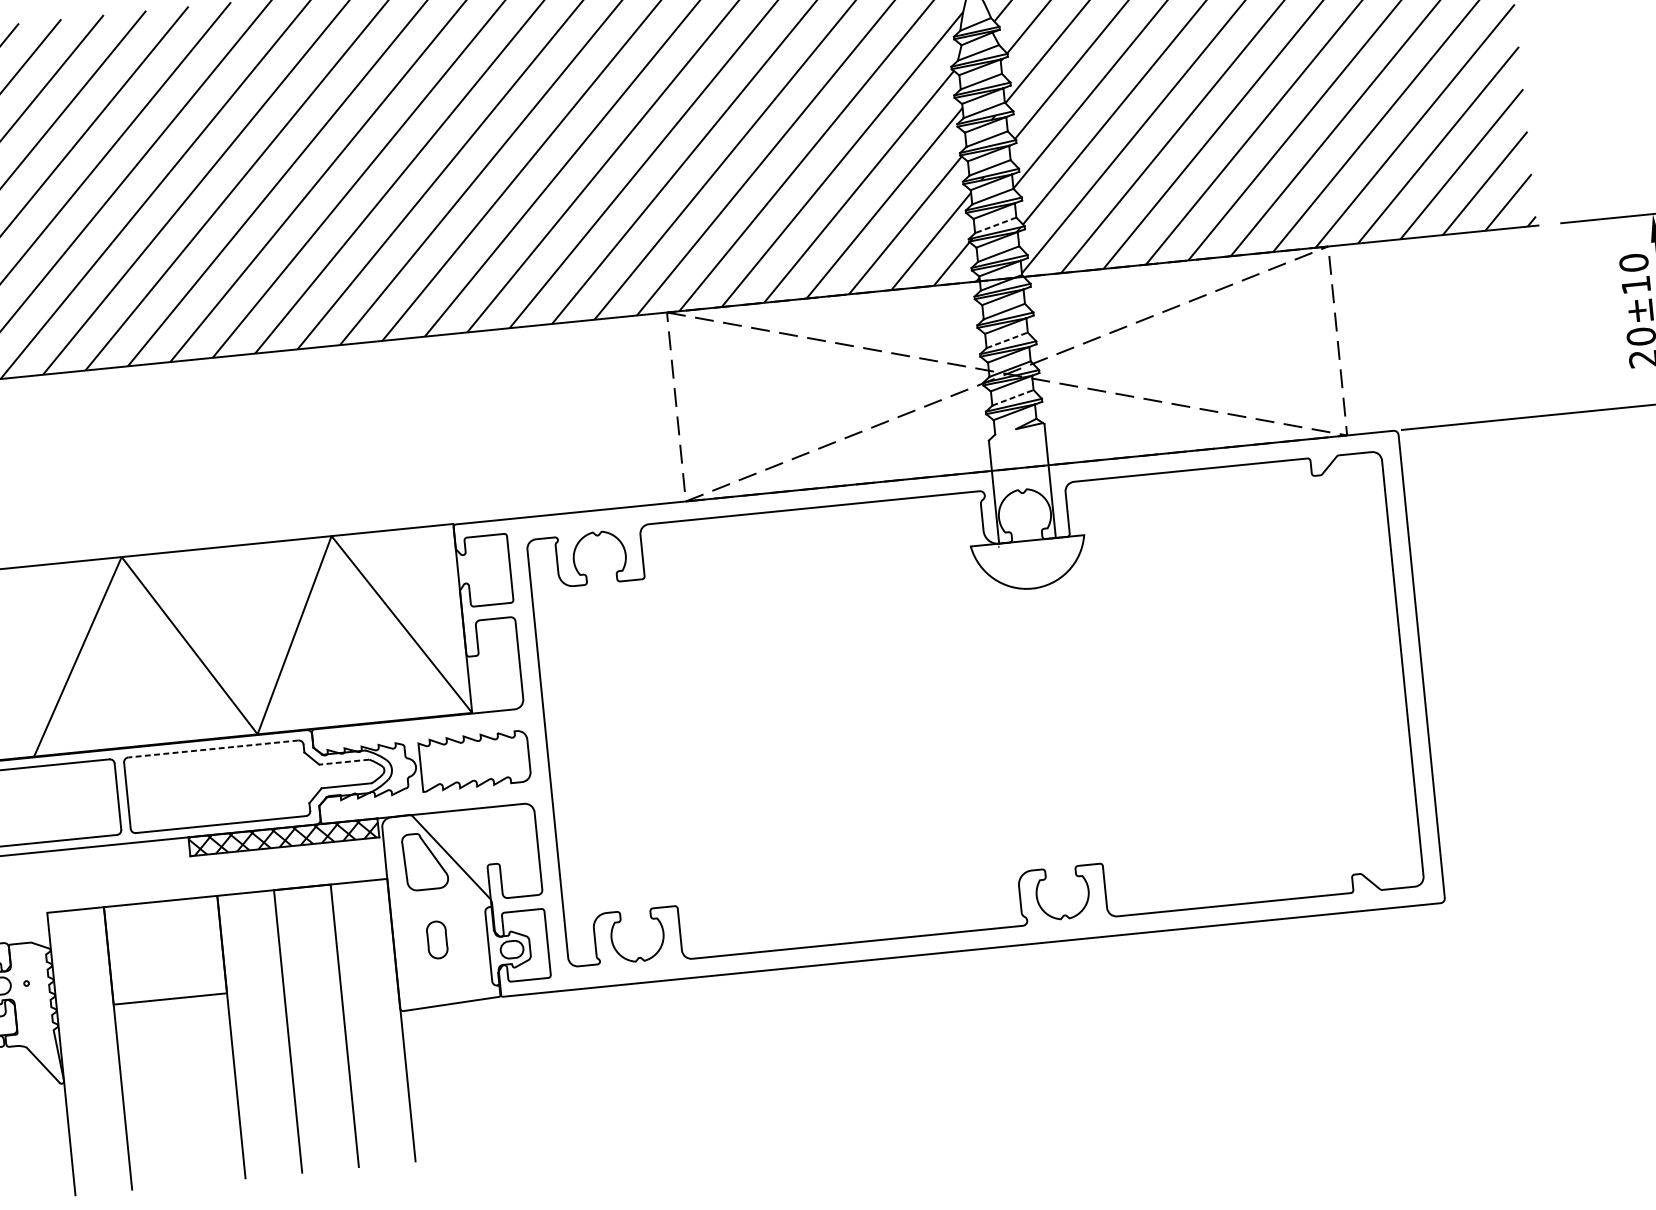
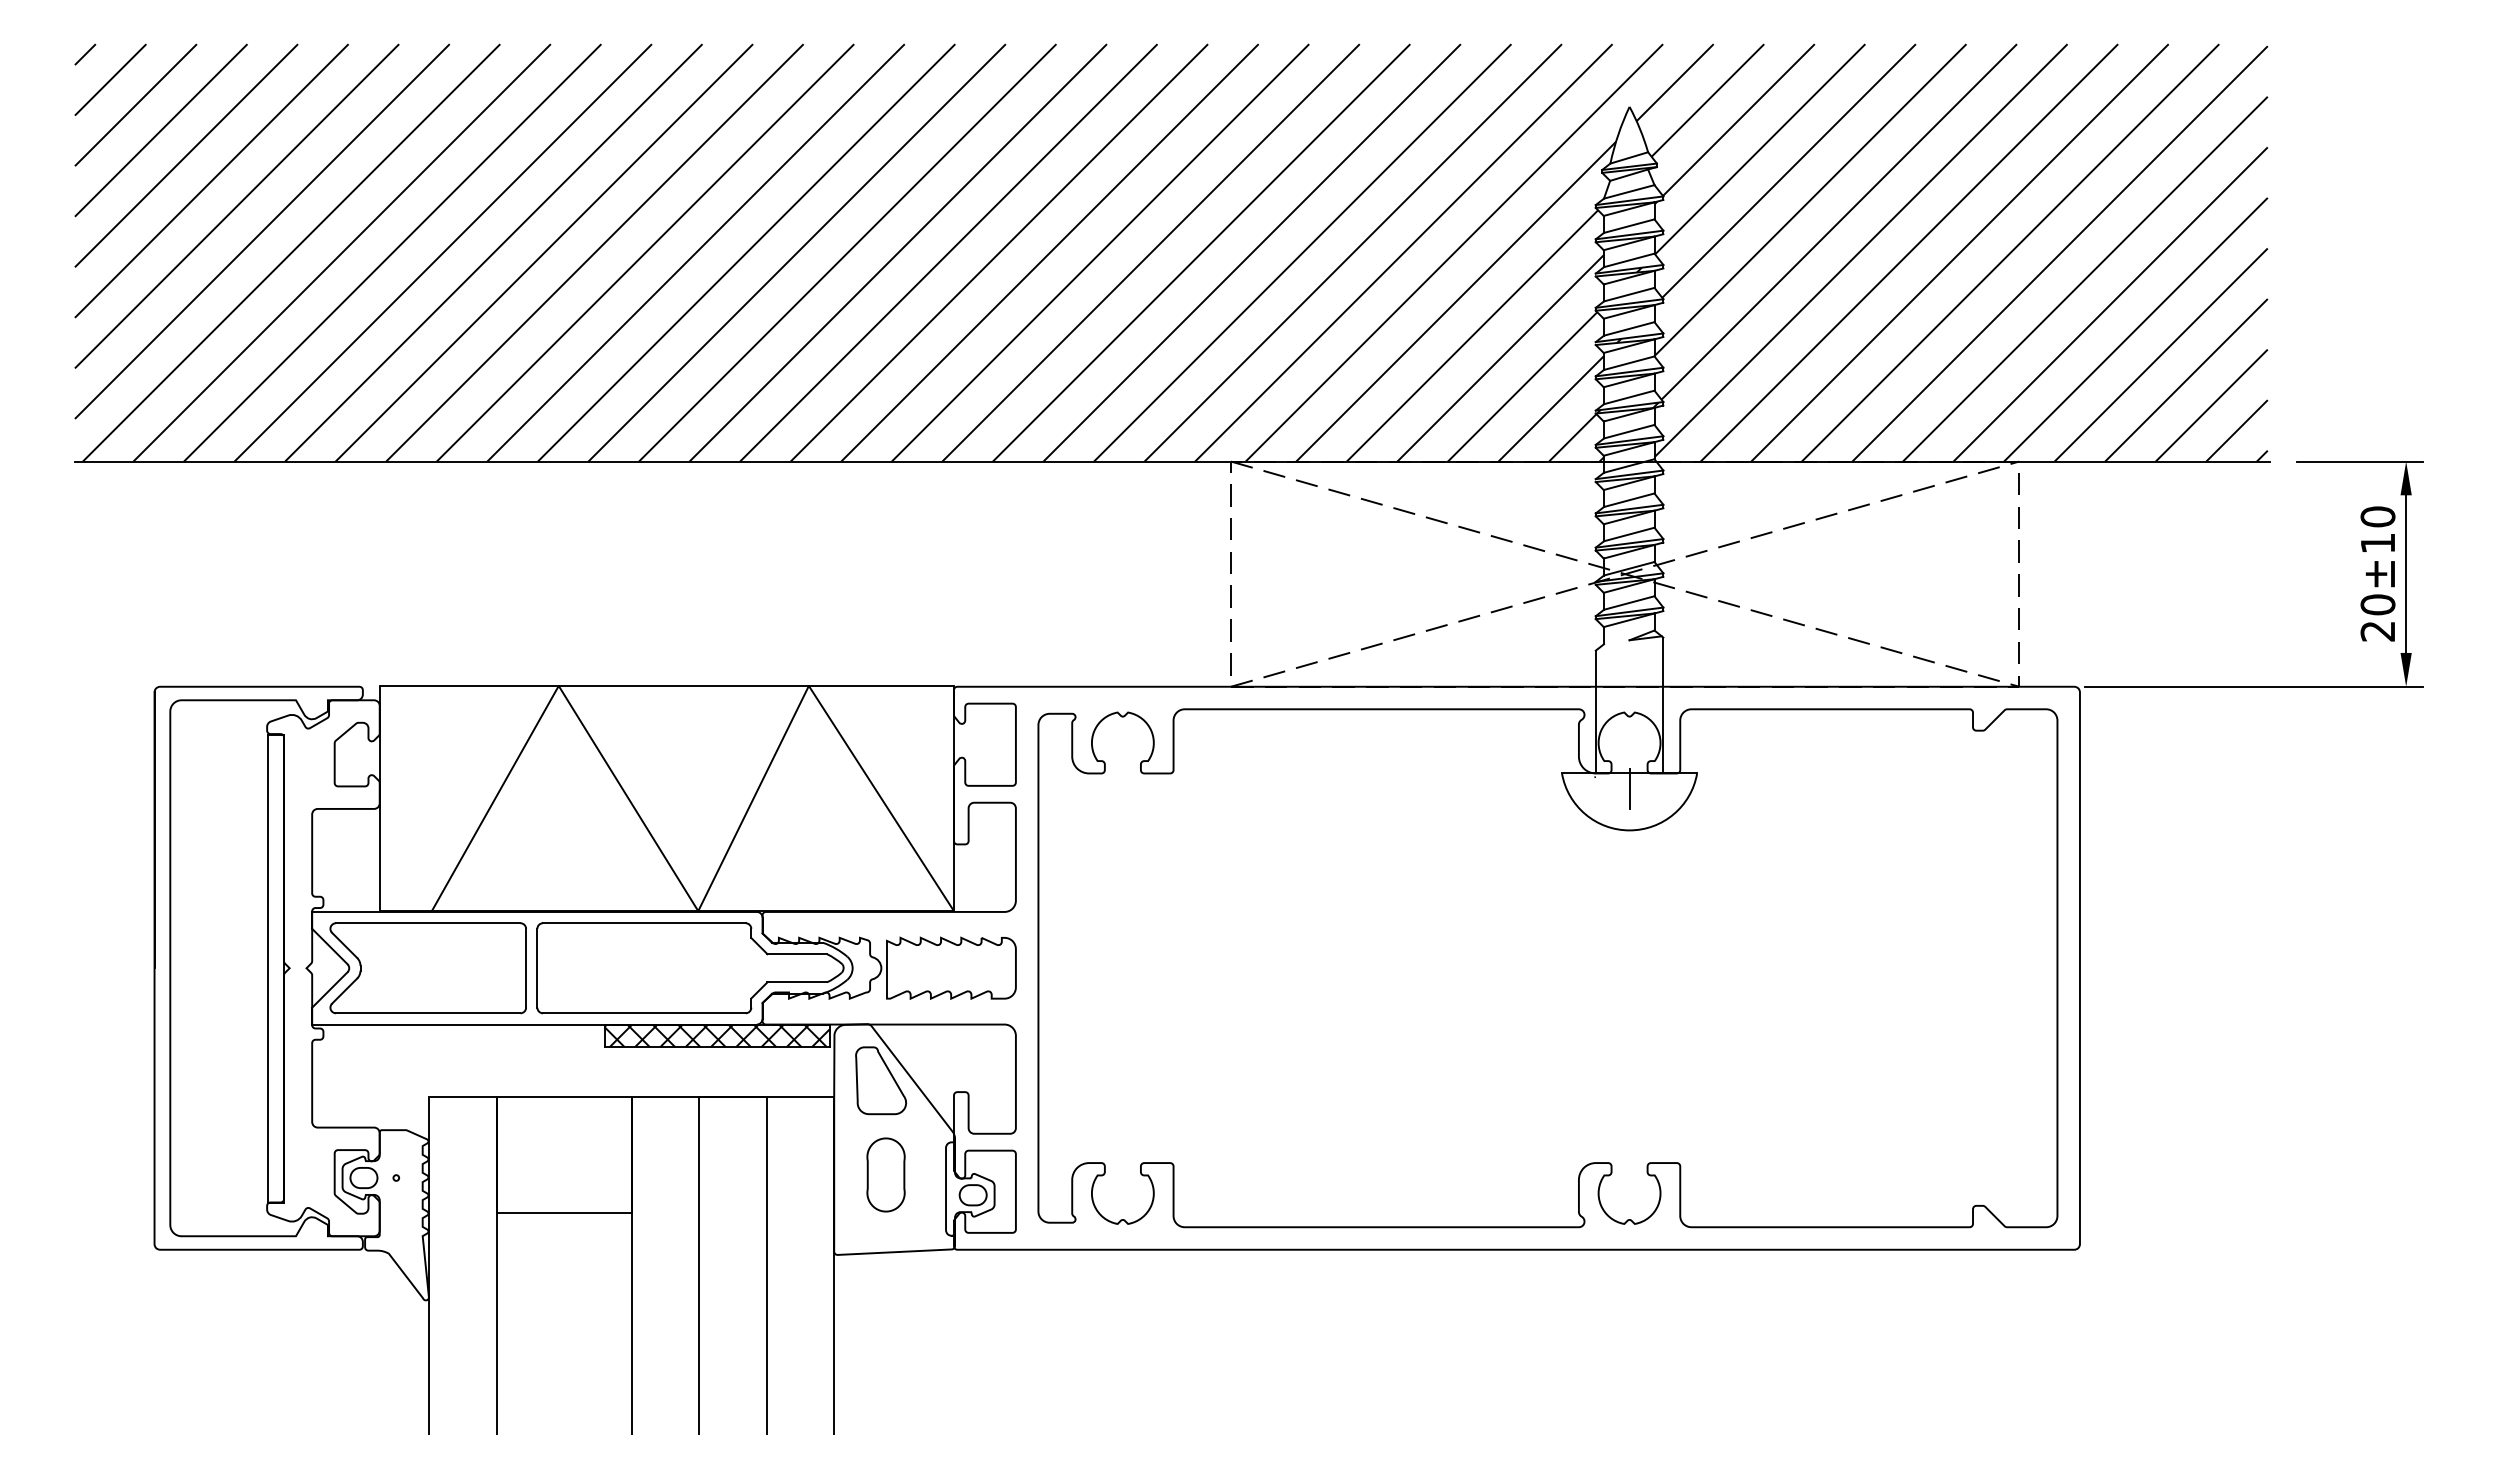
line: (995, 225) -> (1628, 397), dashed -> solid
line: (1007, 340) -> (1629, 534), dashed -> solid
line: (1013, 397) -> (1629, 602), dashed -> solid
line: (1028, 553) -> (1629, 788), added
line: (212, 749) -> (643, 923), dashed -> solid
line: (344, 762) -> (797, 954), dashed -> solid
part: (436, 939) -> (885, 1174), size x1.67

